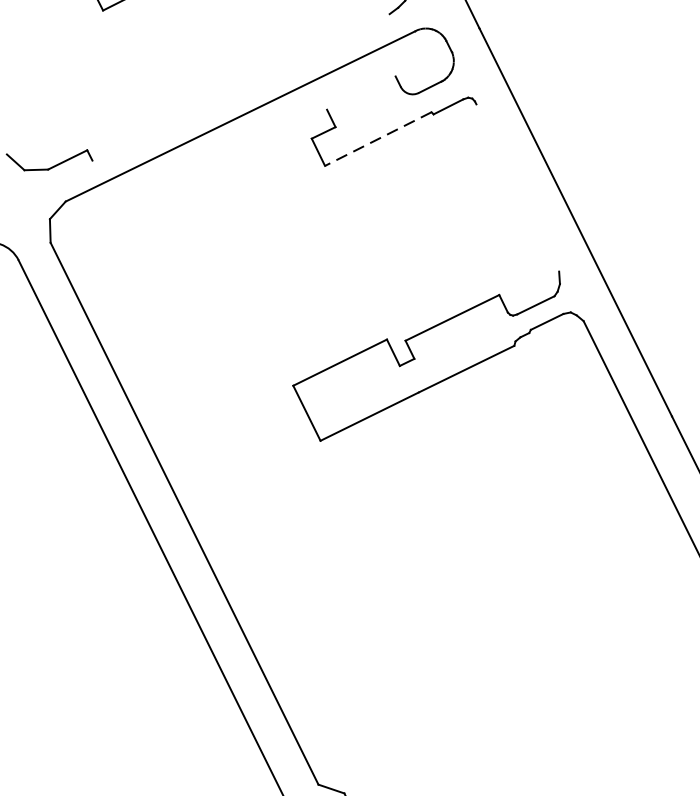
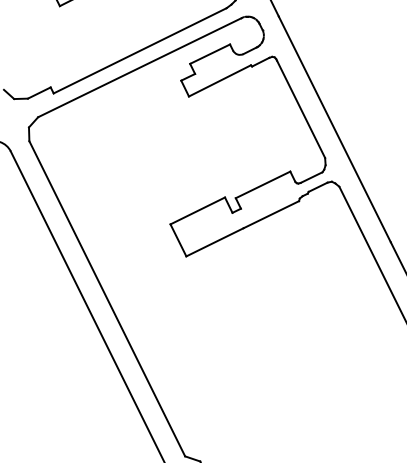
line: (239, 86) -> (139, 50), added
line: (362, 91) -> (210, 53), added
line: (377, 138) -> (219, 80), dashed -> solid
line: (518, 188) -> (301, 109), added

